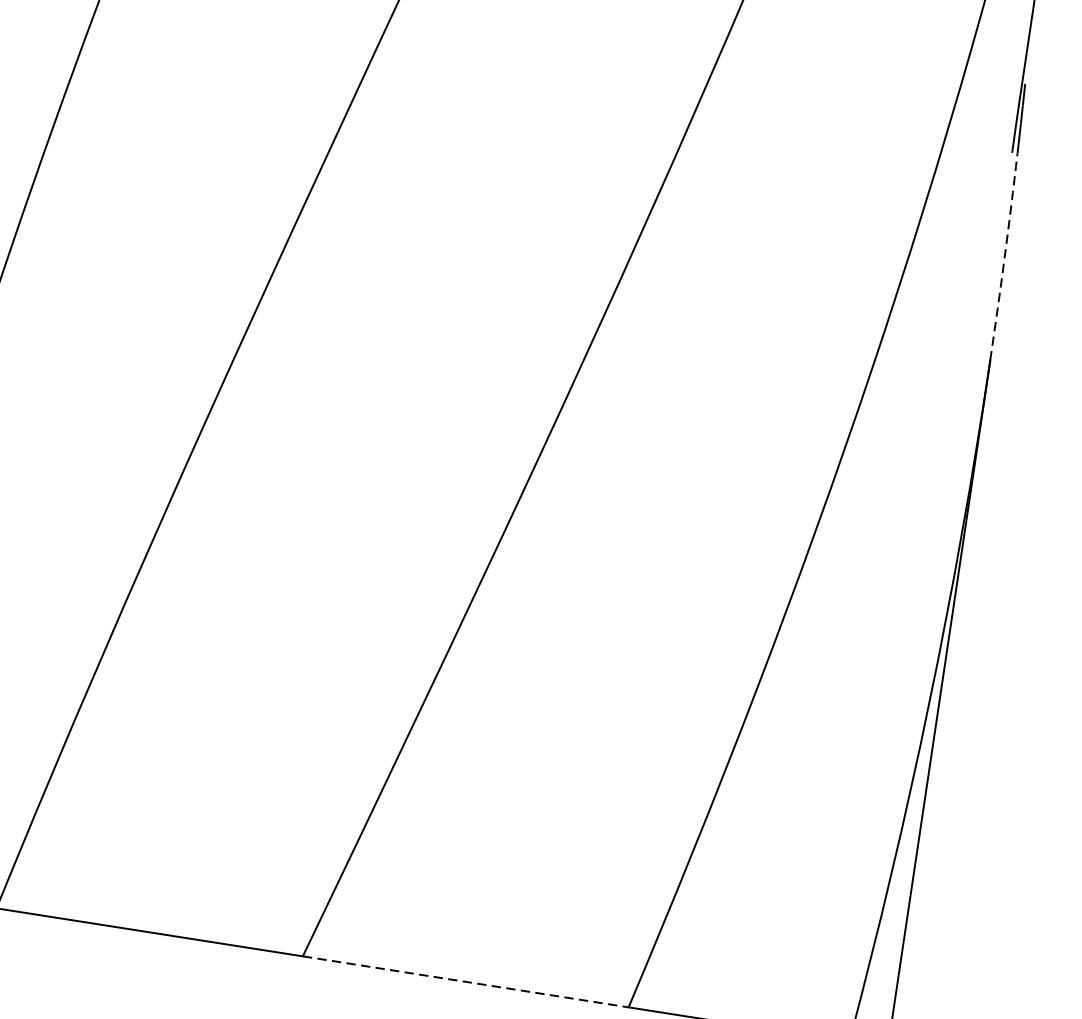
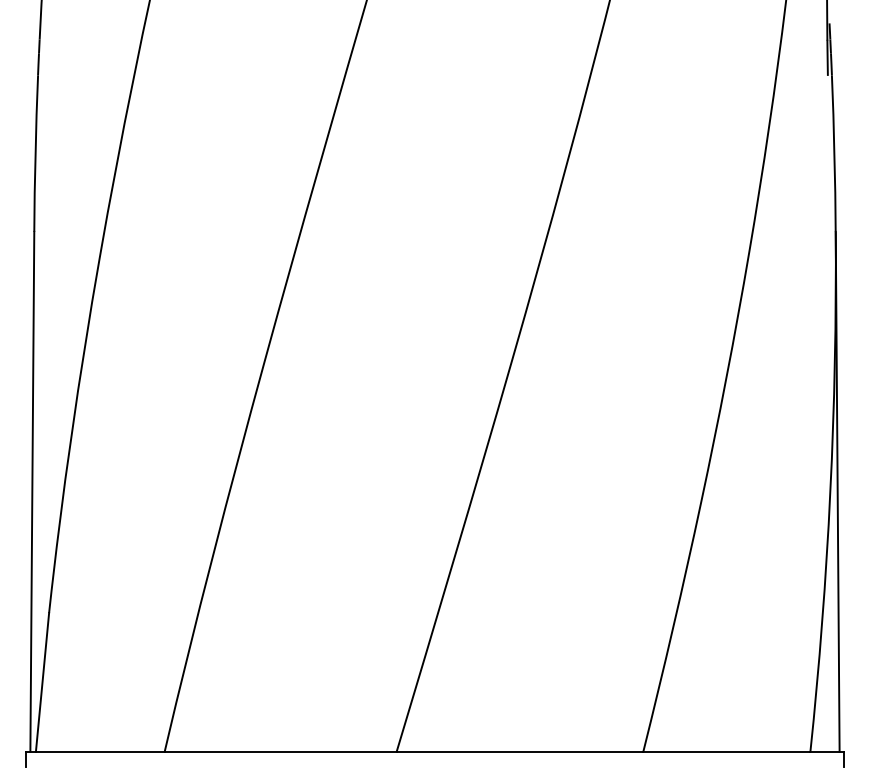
arc: (1004, 256) -> (834, 153), dashed -> solid
line: (466, 981) -> (520, 751), dashed -> solid

